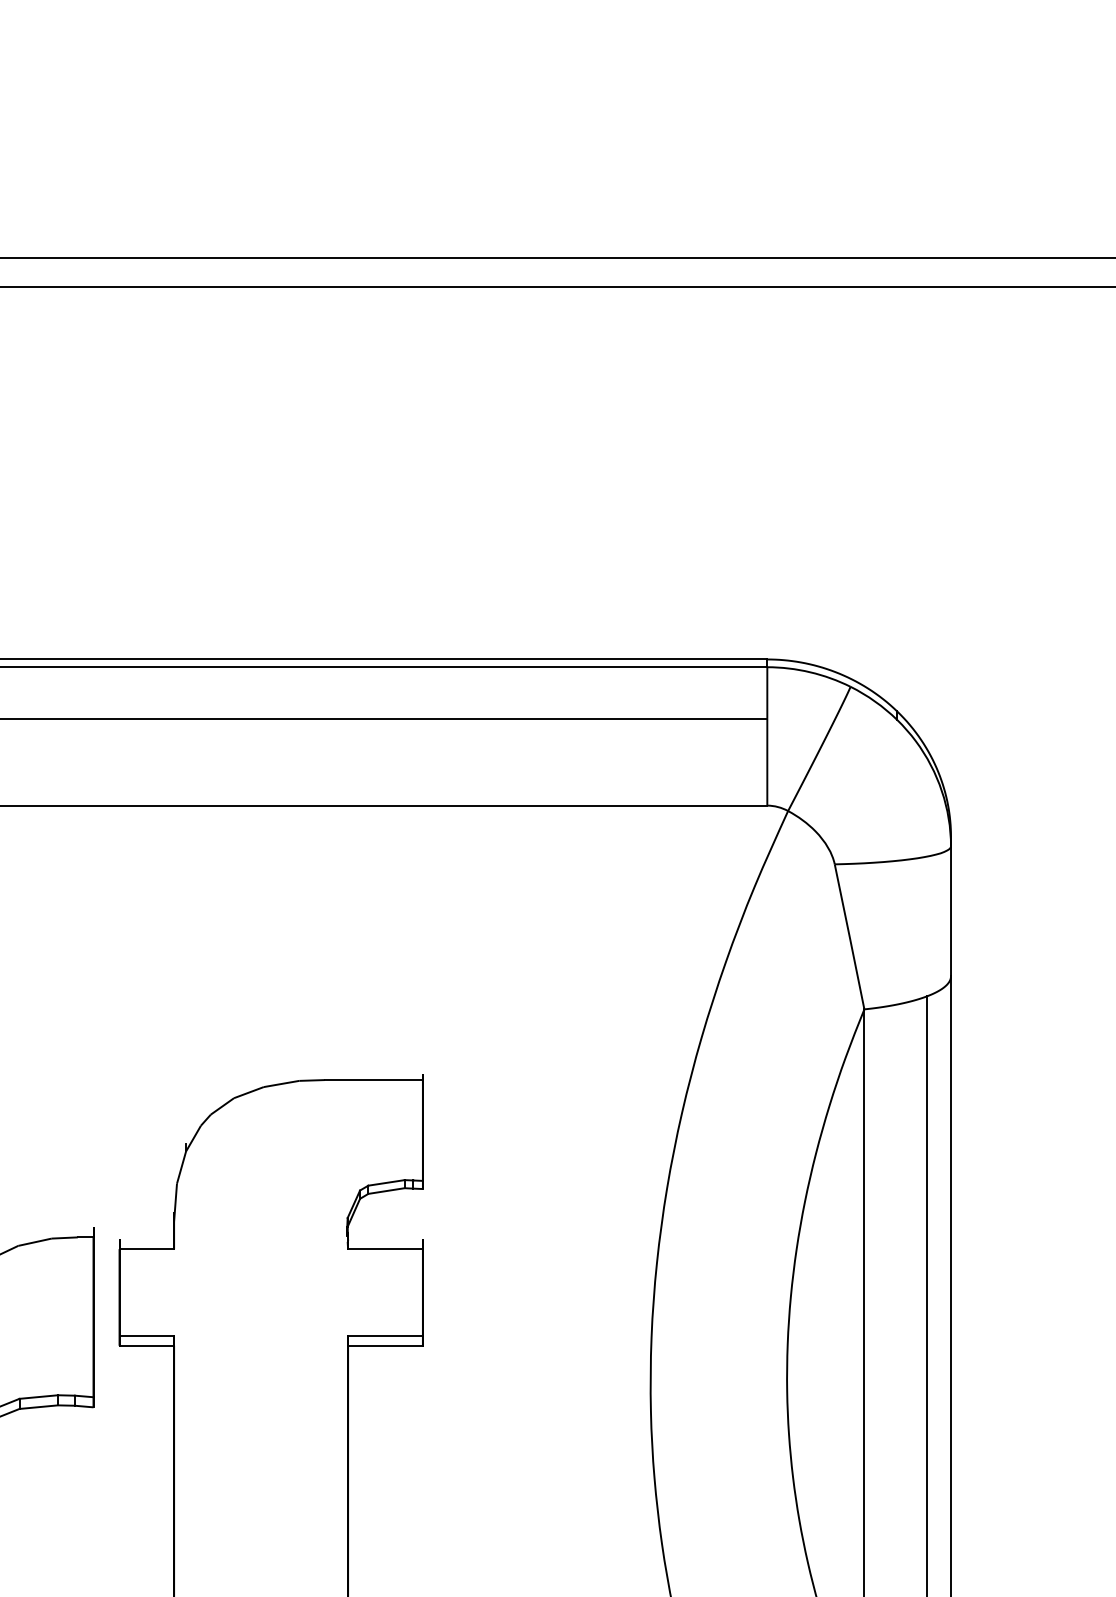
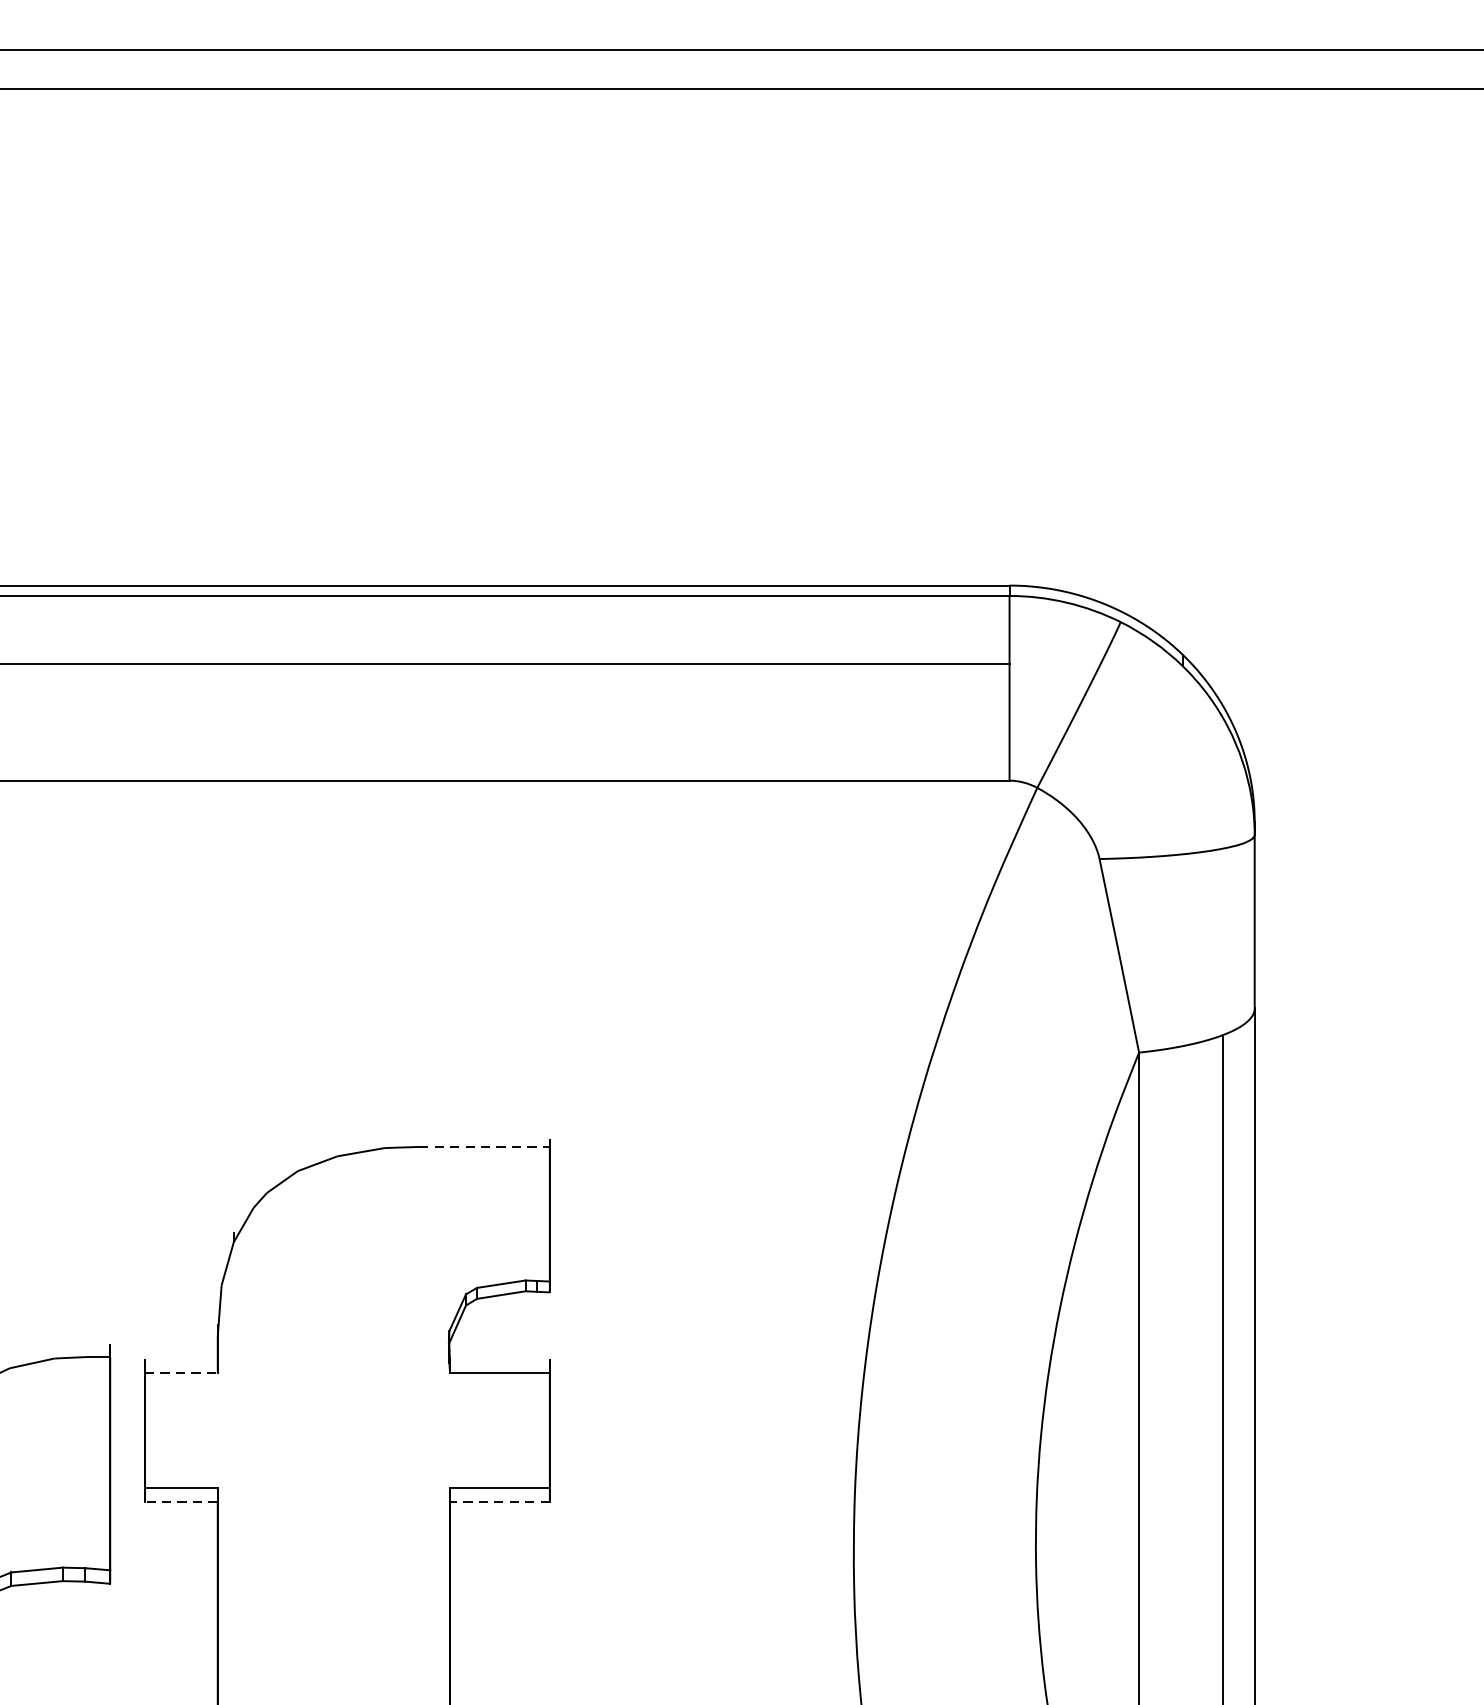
line: (373, 1080) -> (483, 1147), solid -> dashed
line: (147, 1249) -> (182, 1373), solid -> dashed
line: (146, 1345) -> (180, 1501), solid -> dashed
line: (385, 1345) -> (499, 1501), solid -> dashed

